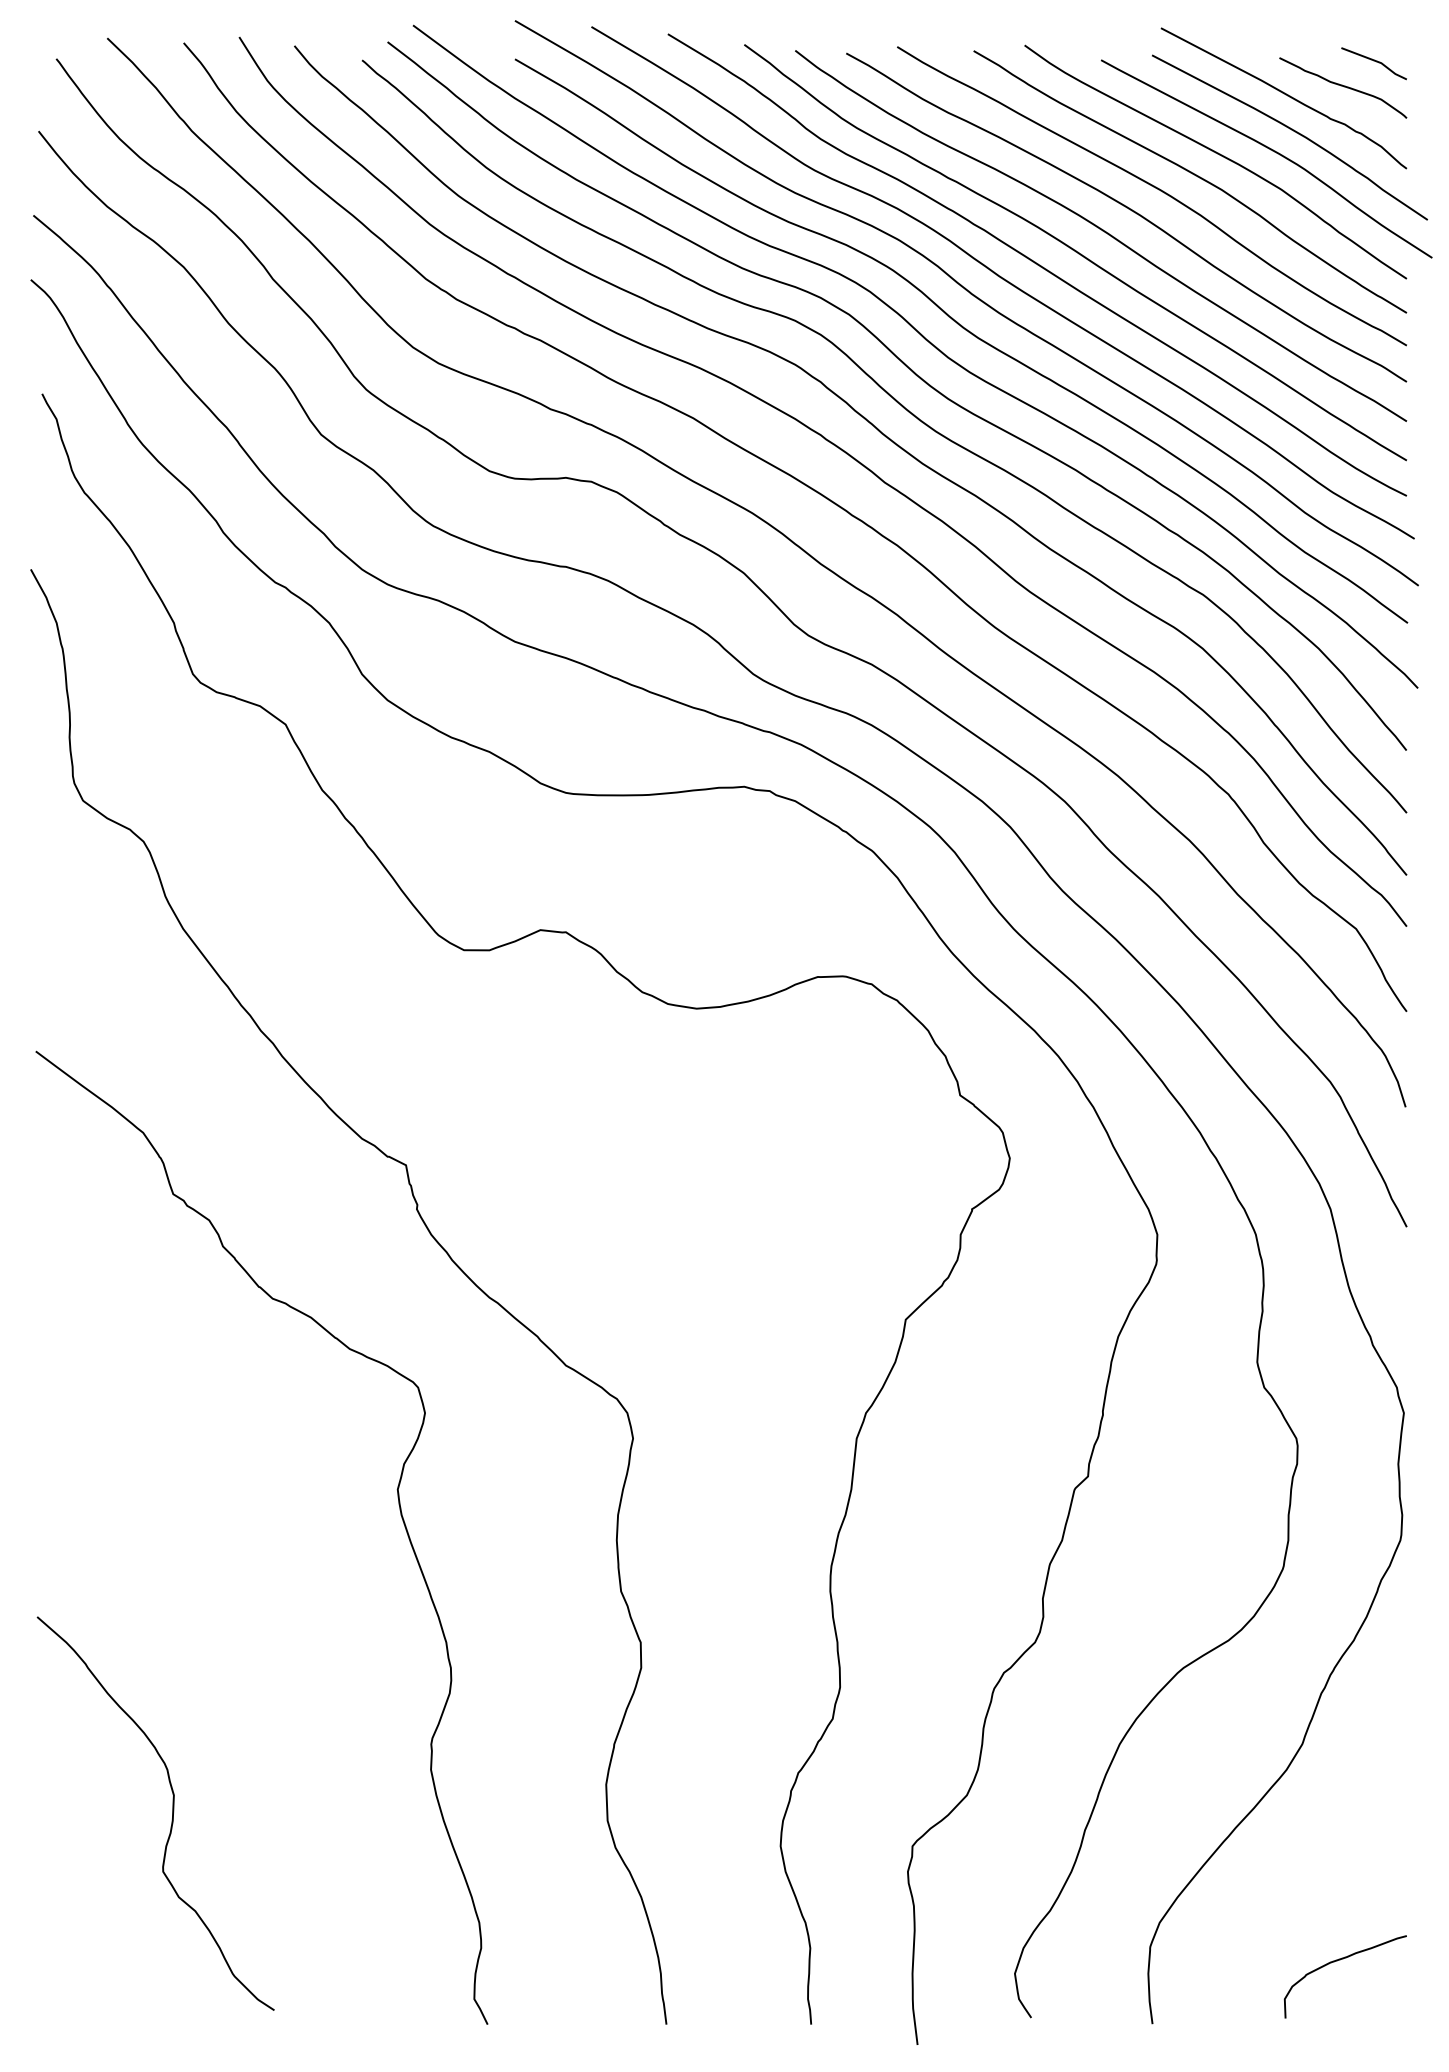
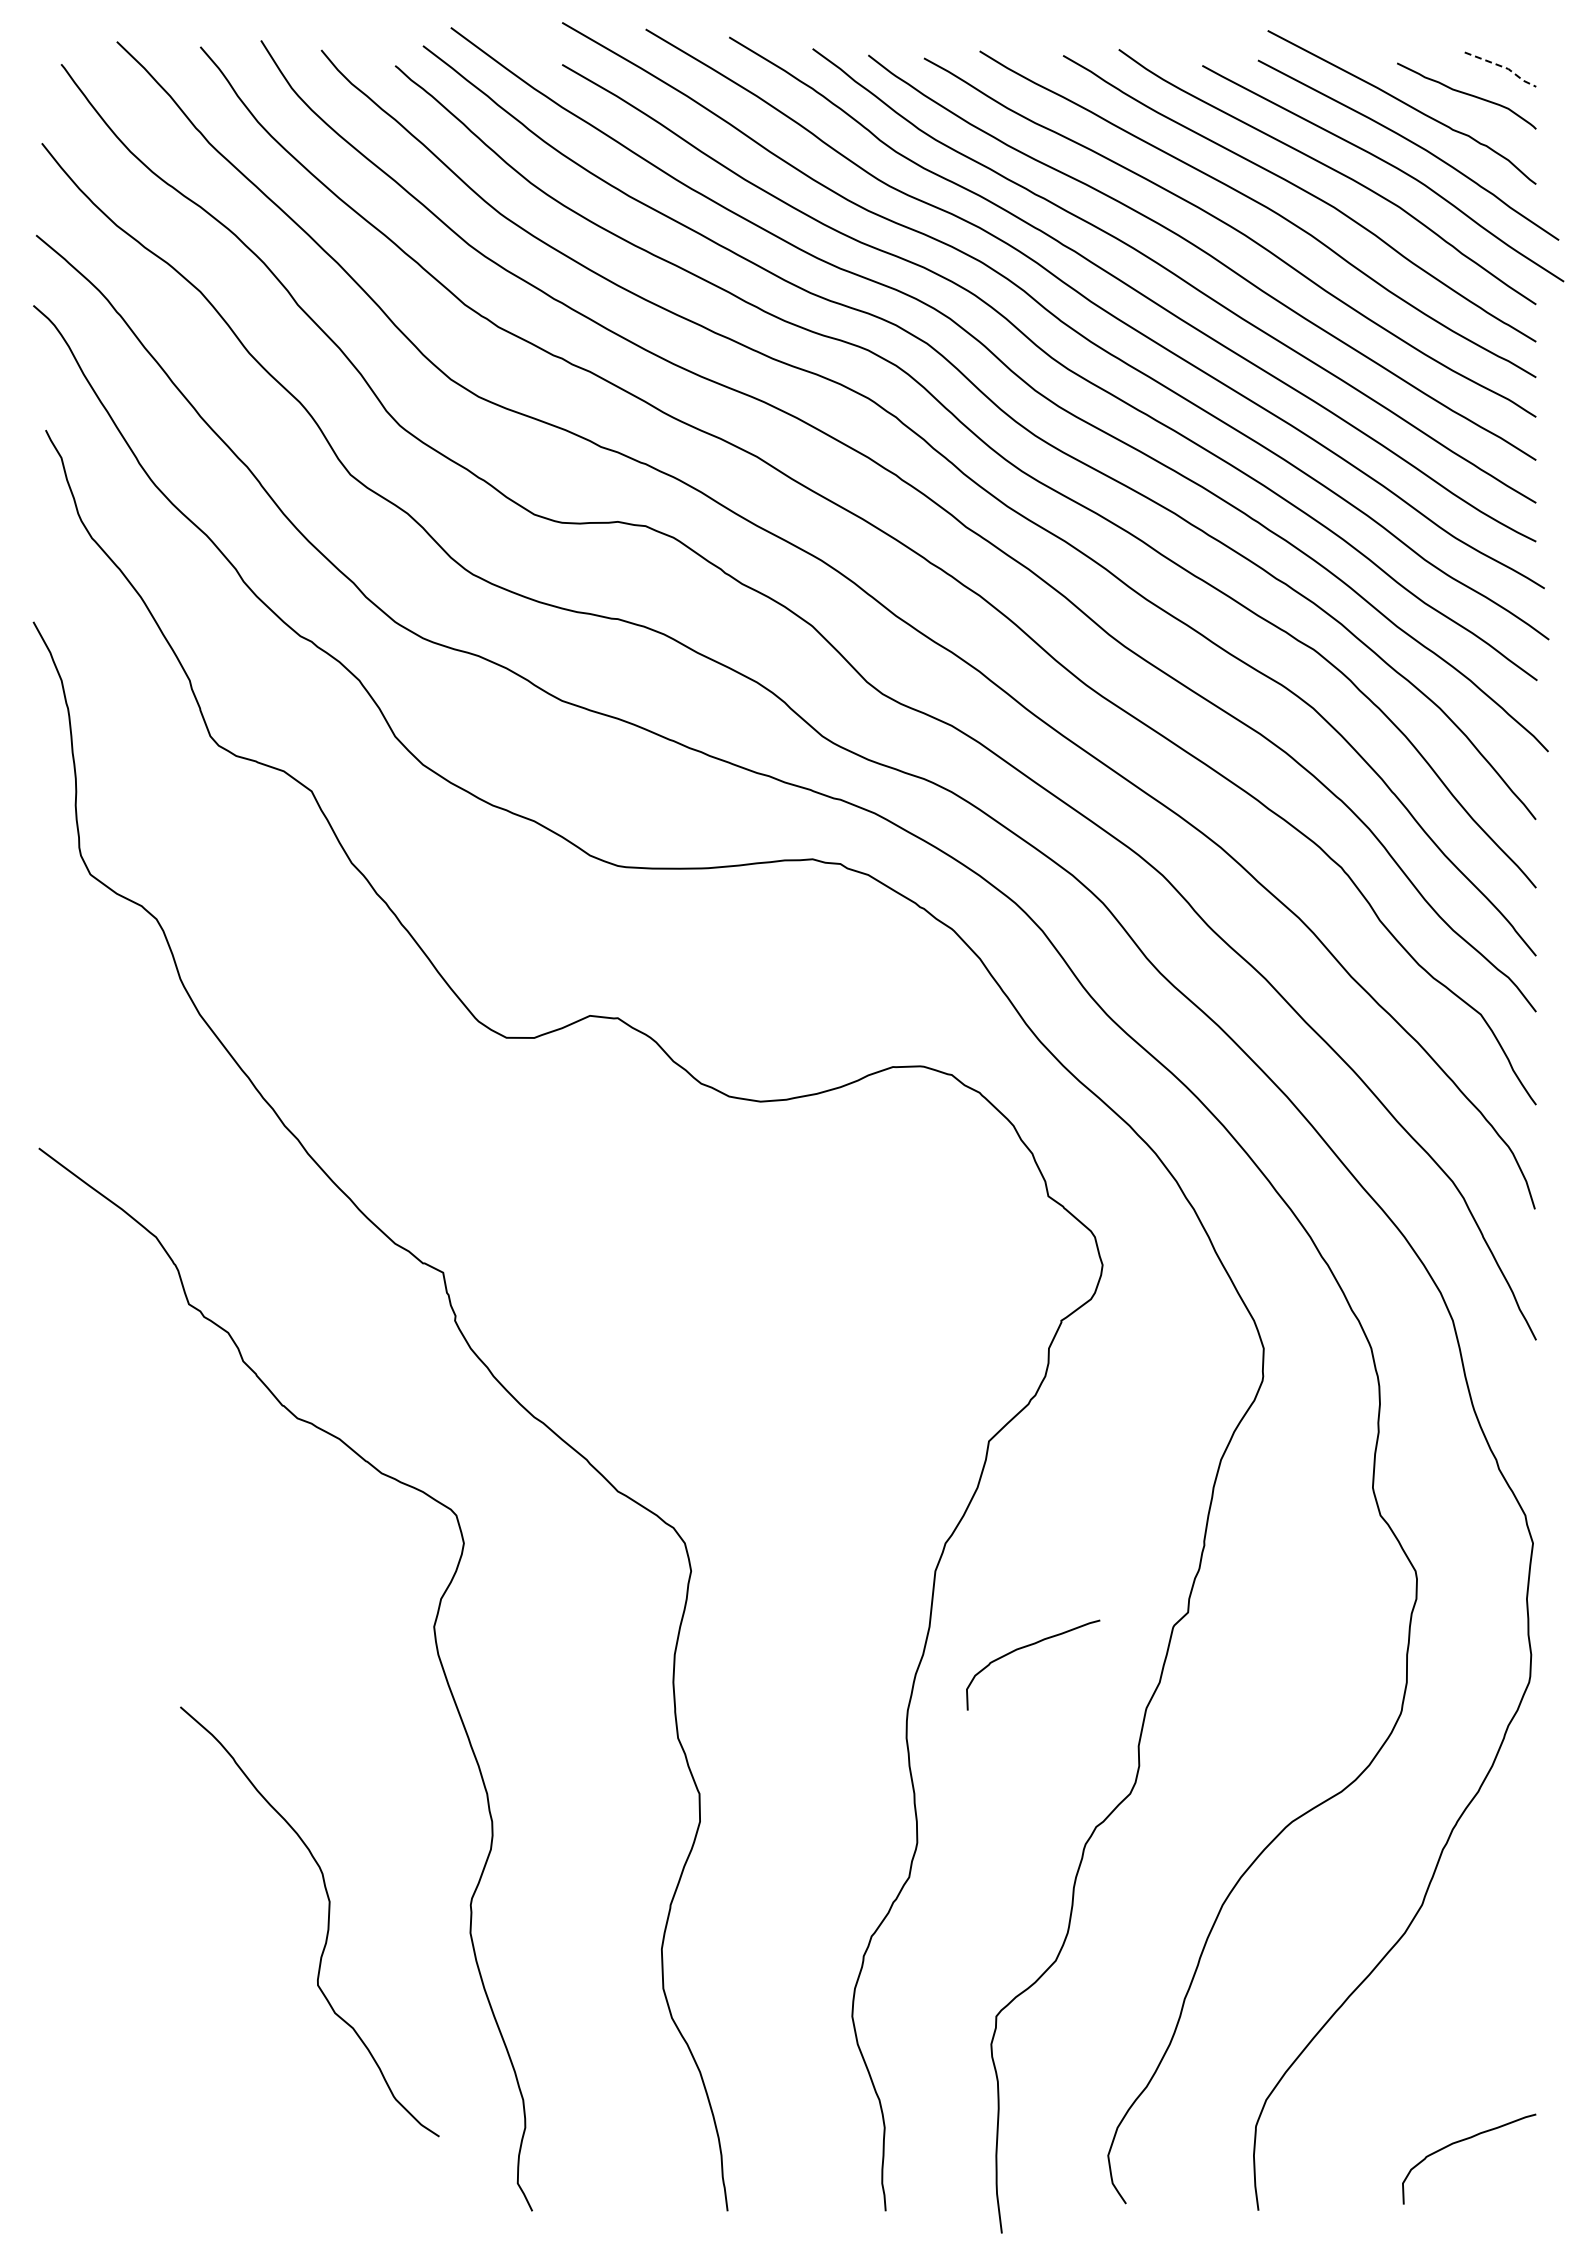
line: (1376, 61) -> (1503, 67), solid -> dashed
curve: (940, 1508) -> (1026, 1647), added
curve: (171, 1813) -> (327, 1921), moved

